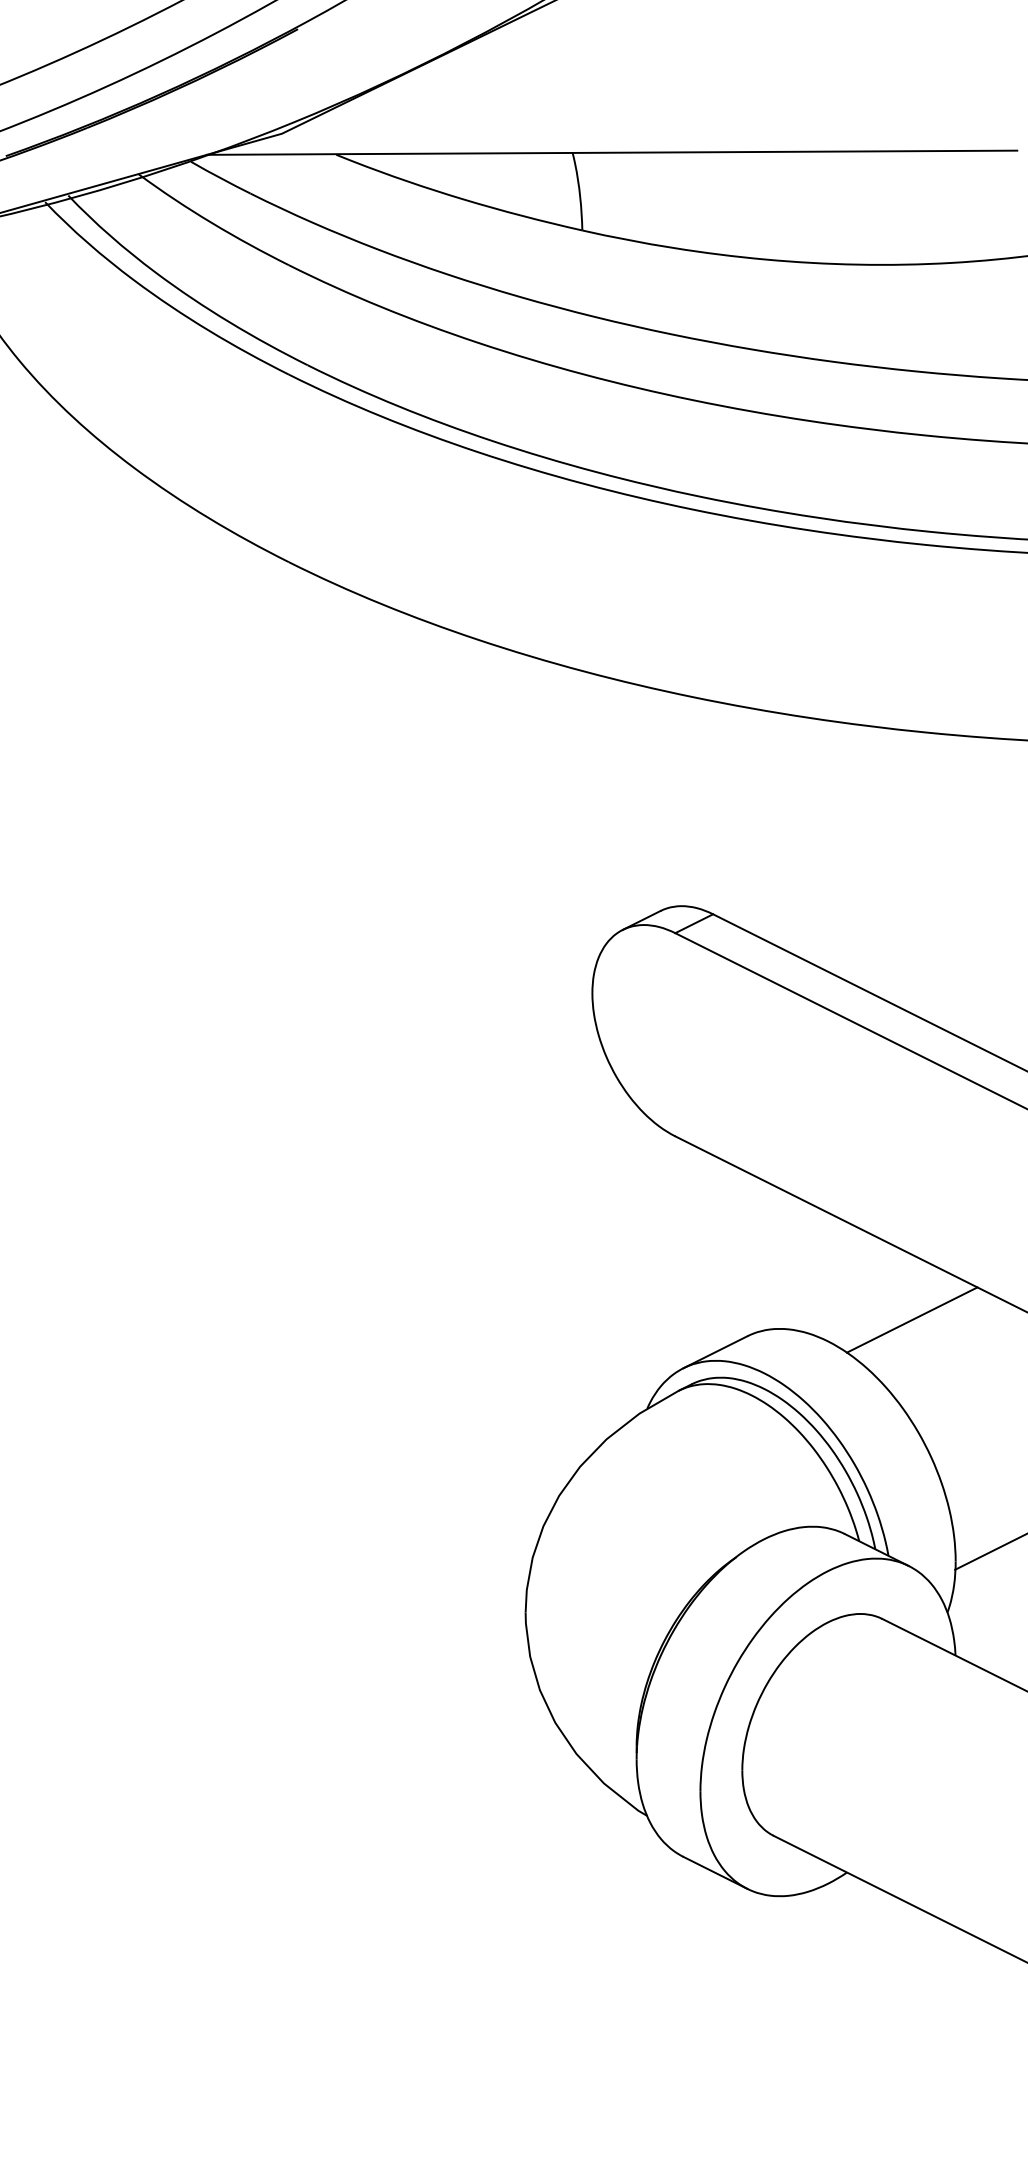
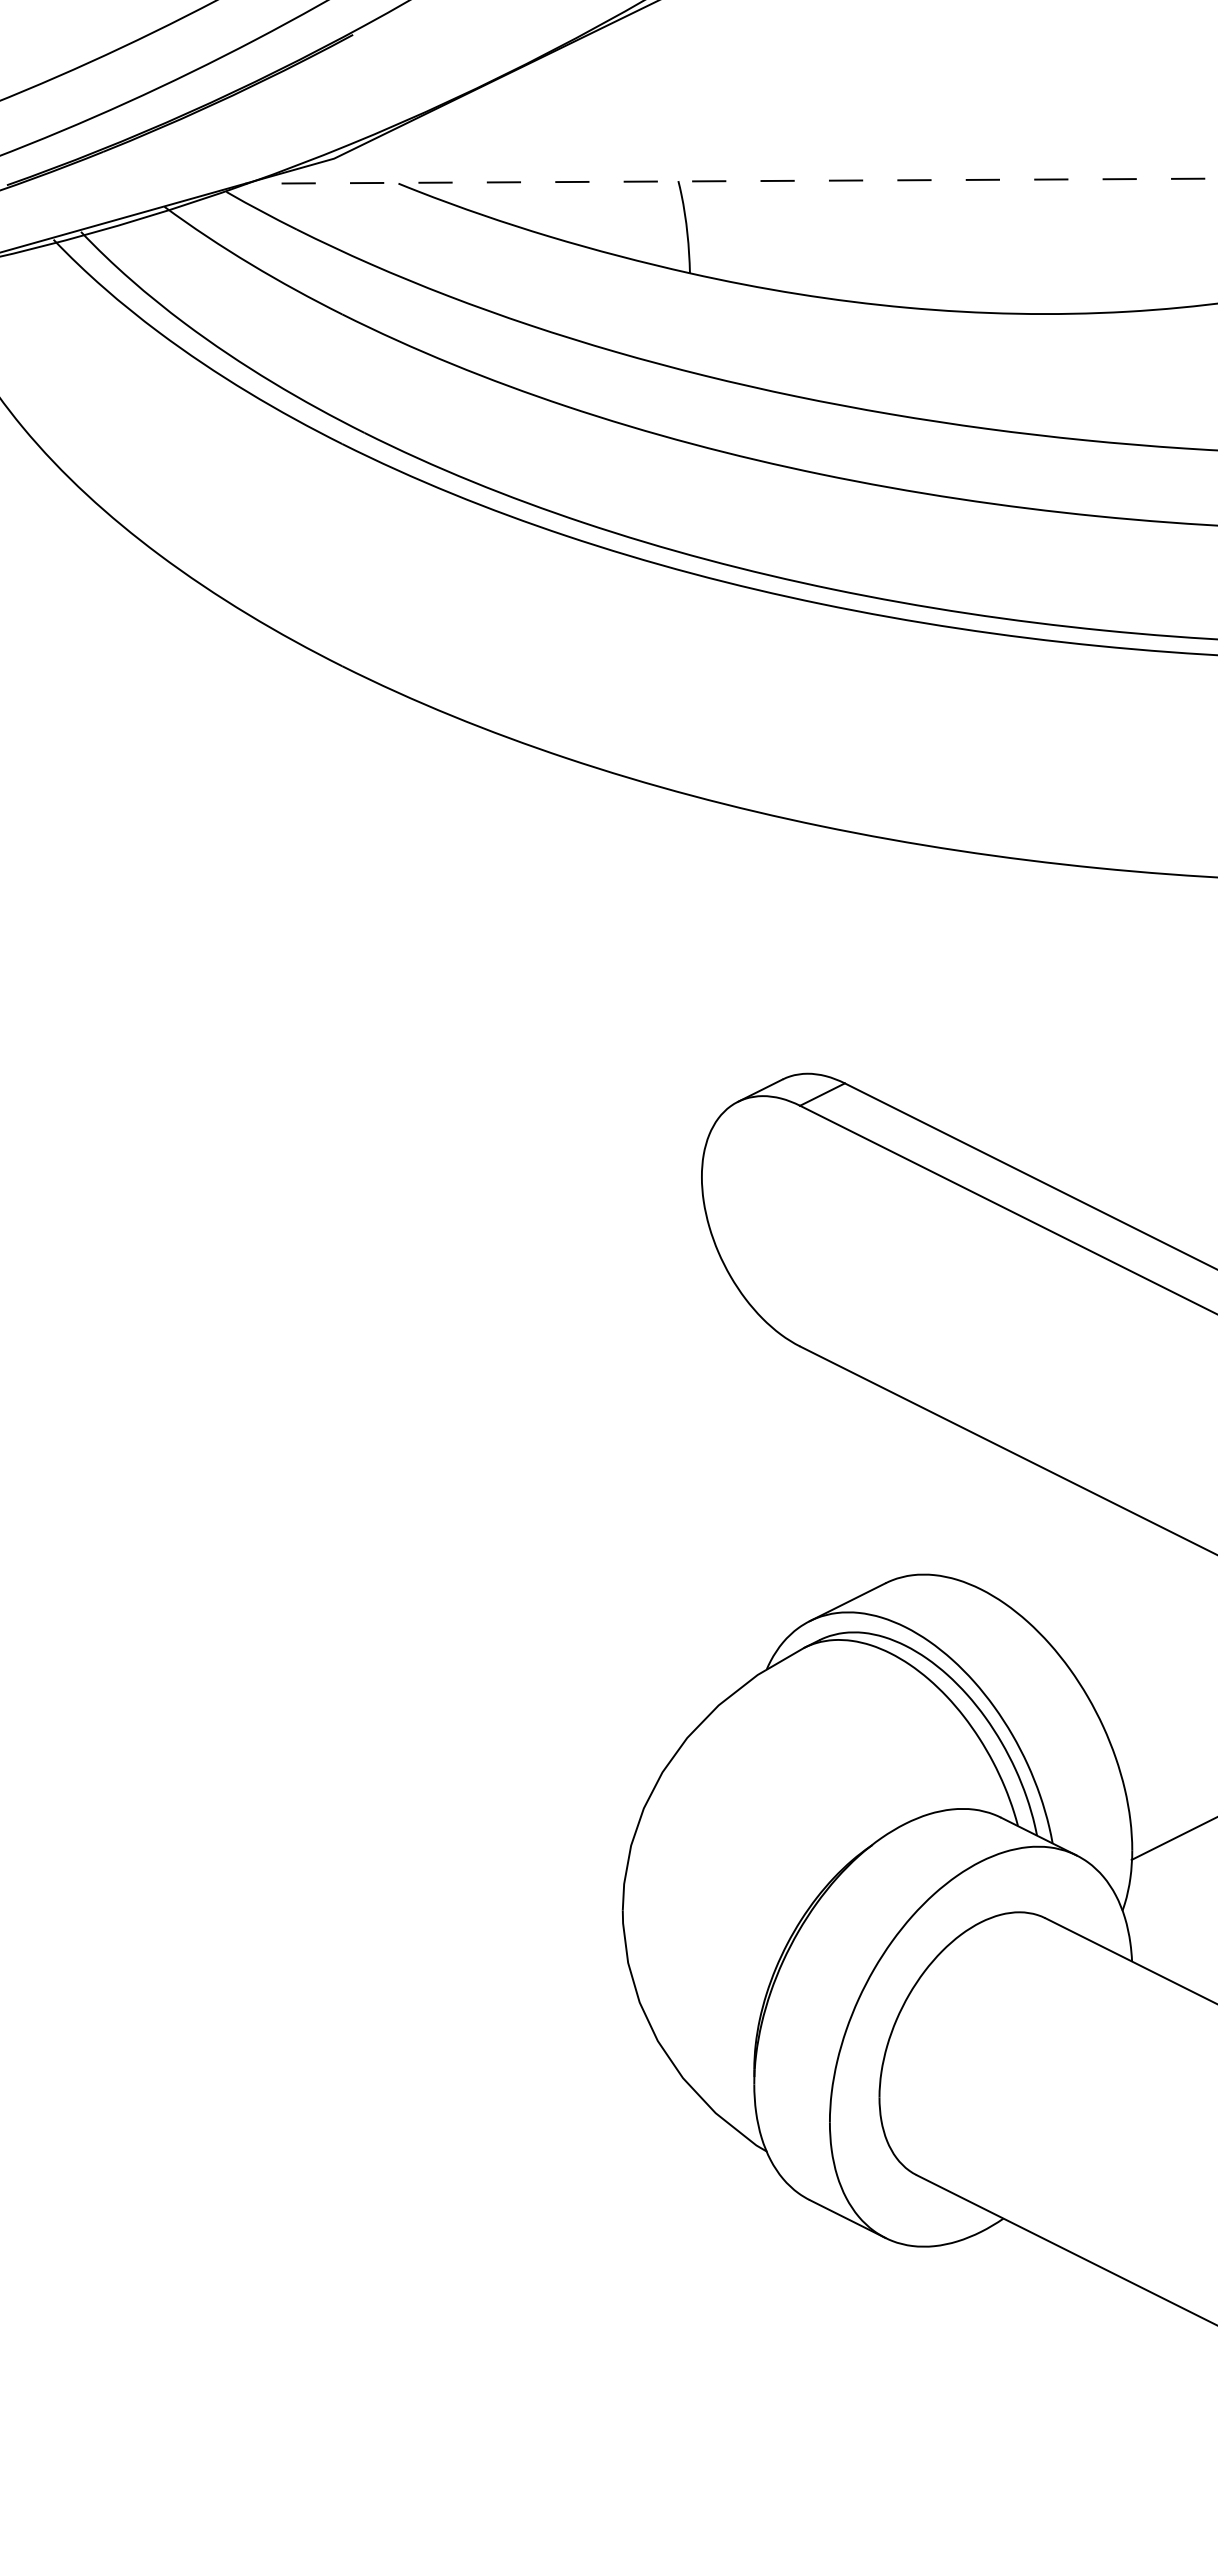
line: (611, 153) -> (724, 181), solid -> dashed
line: (911, 1319) -> (1080, 1563), removed

